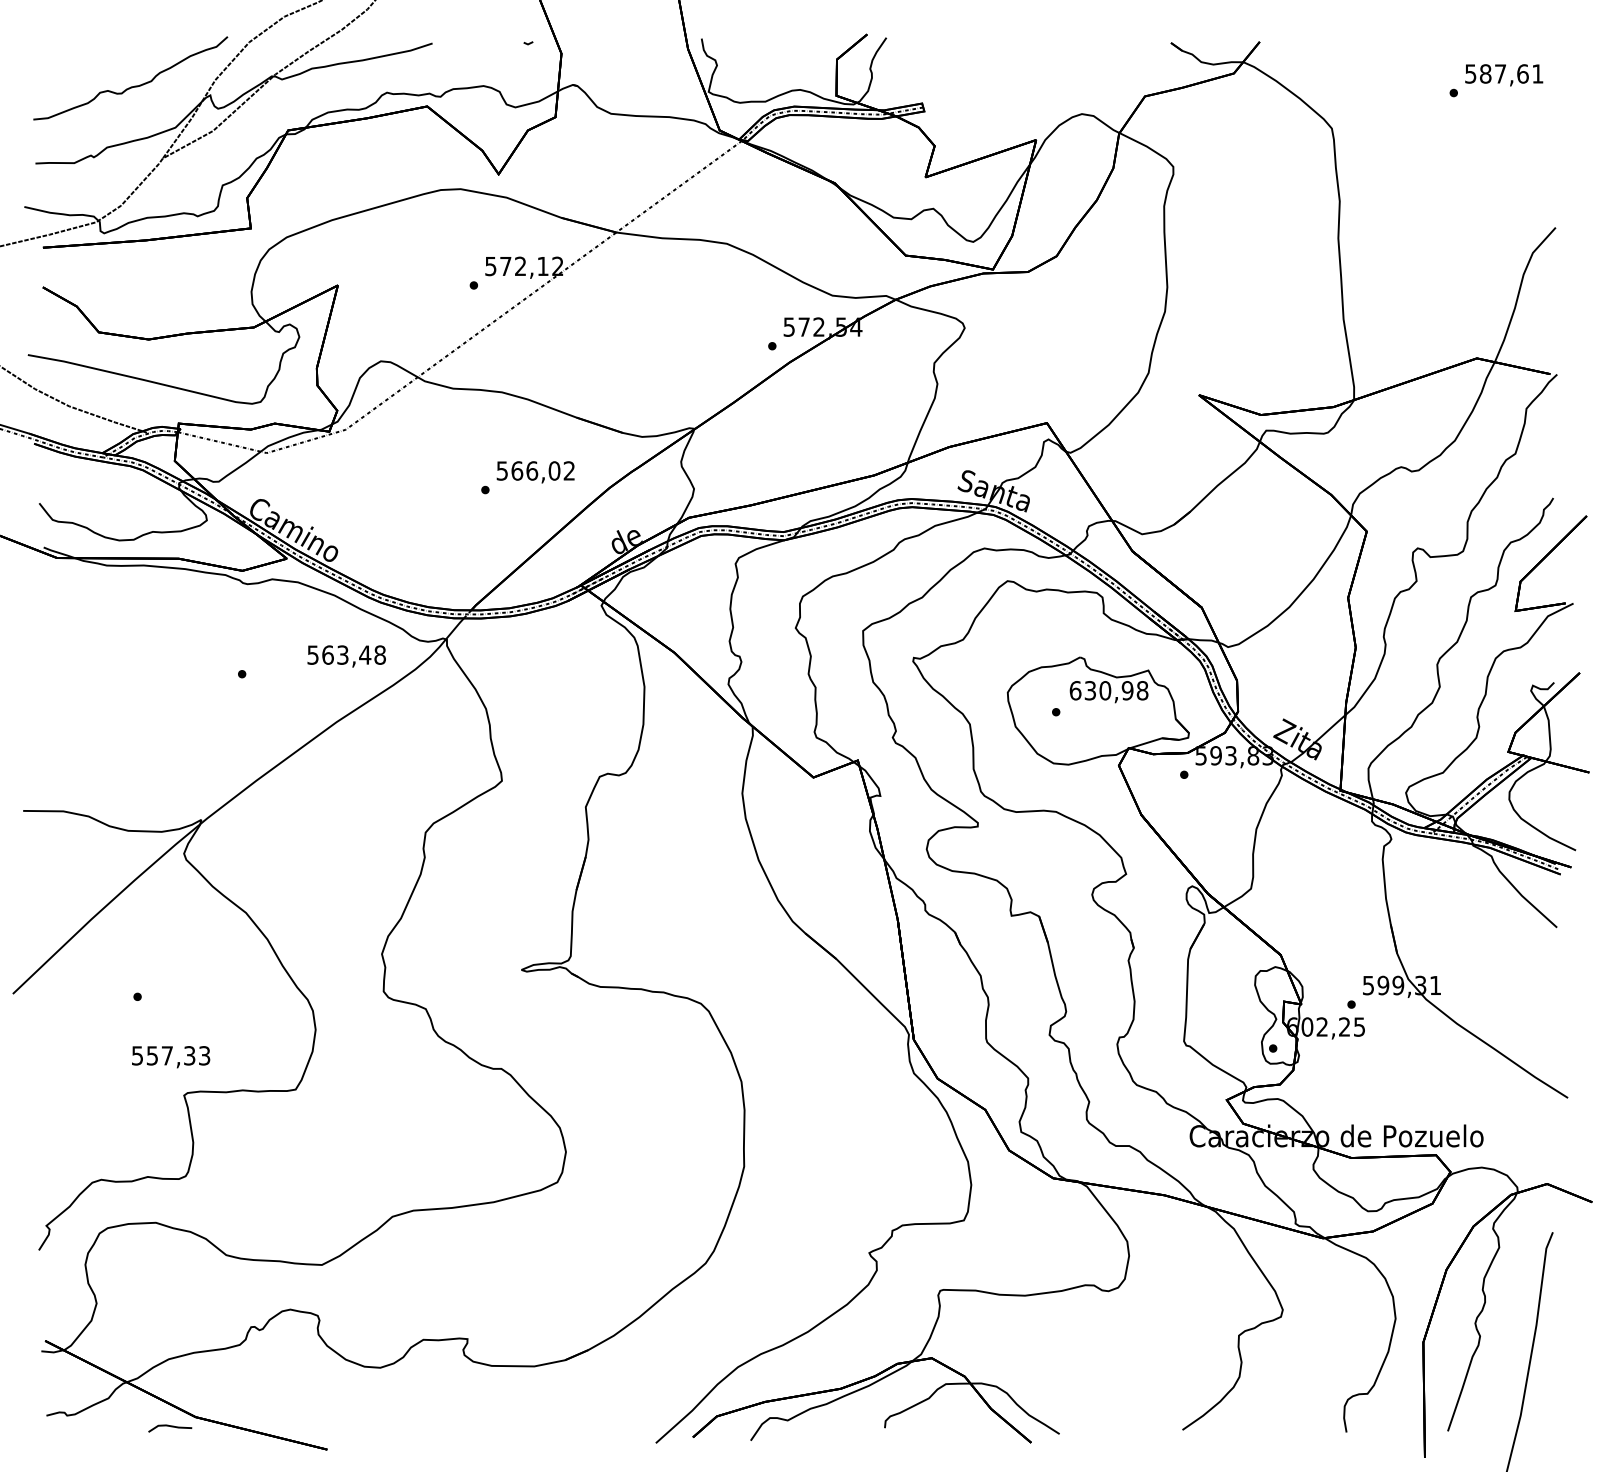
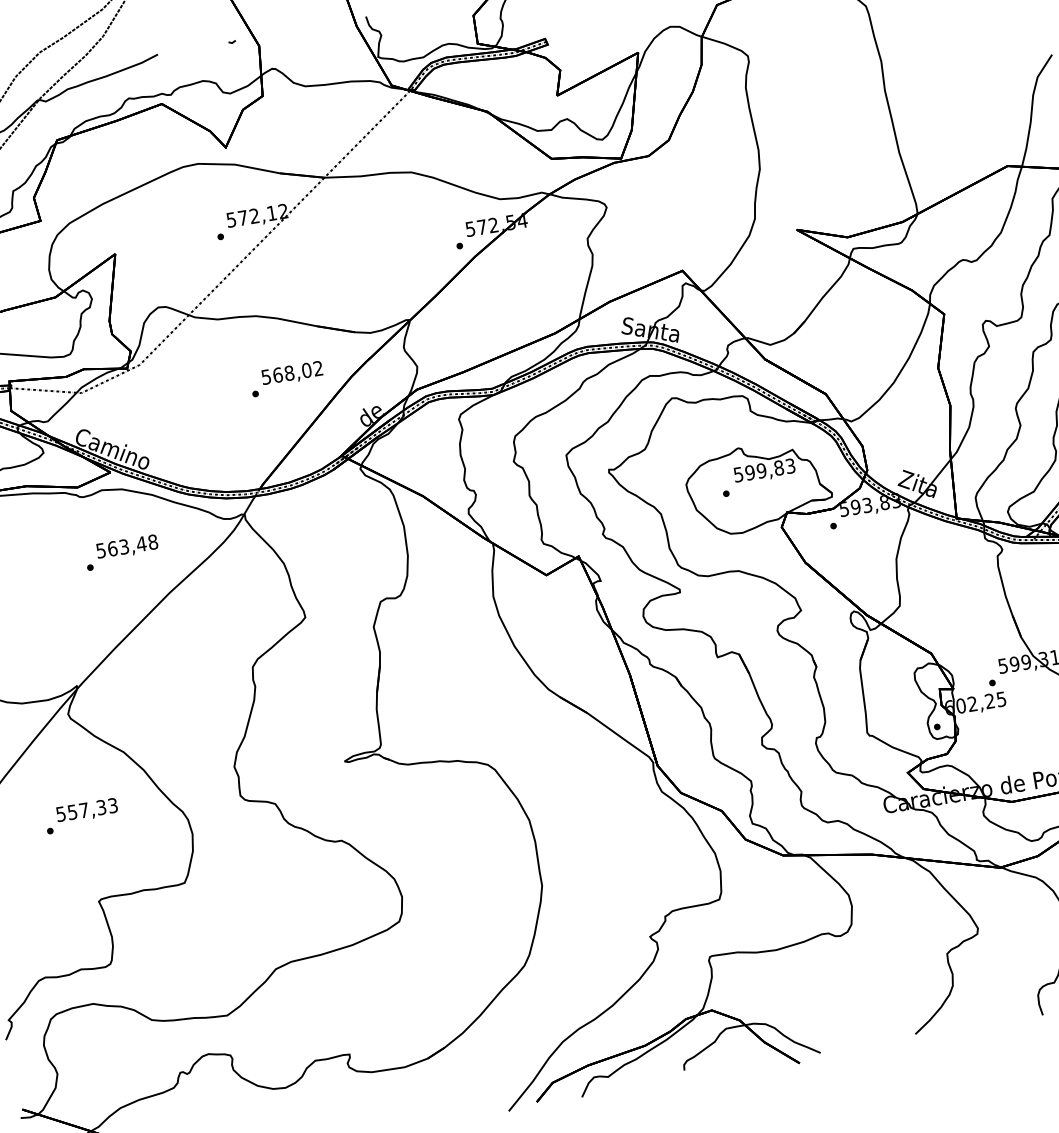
text: (532, 470) -> (289, 372), 566,02 -> 568,02
text: (346, 656) -> (127, 547), moved
text: (1108, 690) -> (764, 470), 630,98 -> 599,83
text: (171, 1057) -> (87, 811), moved

